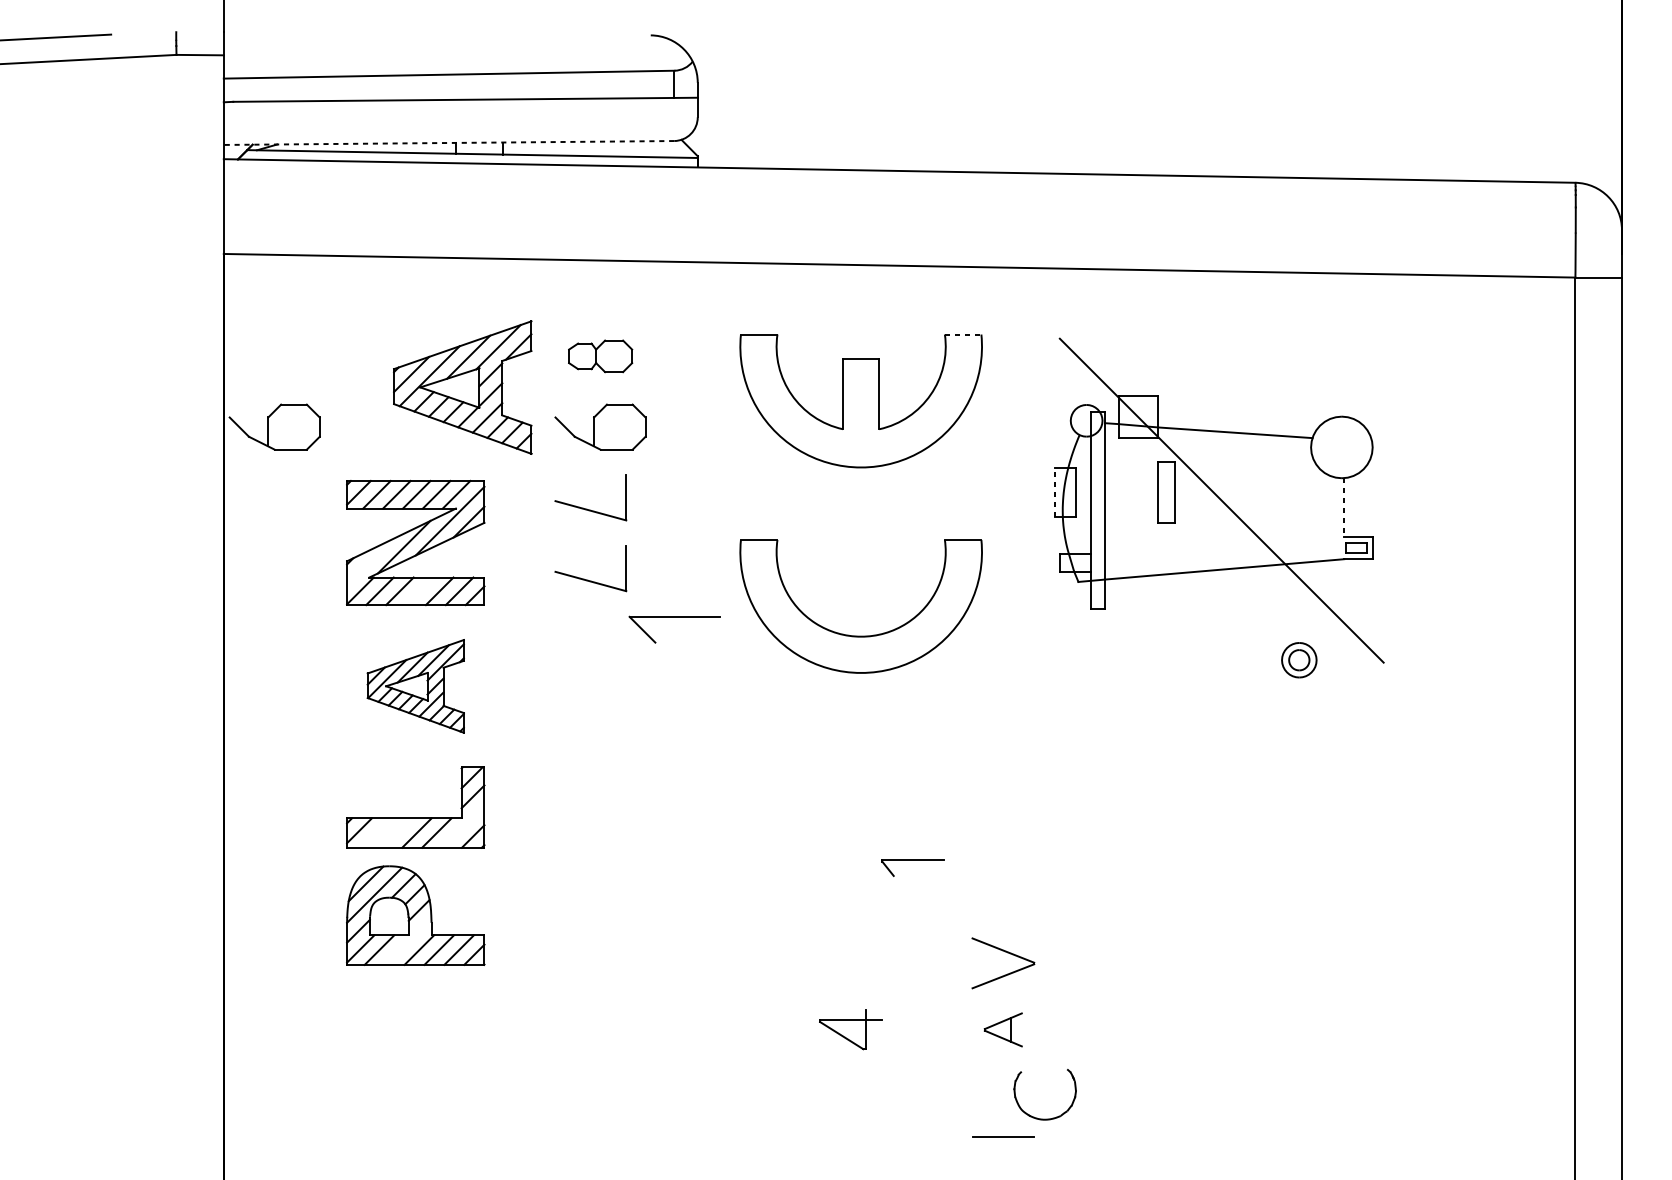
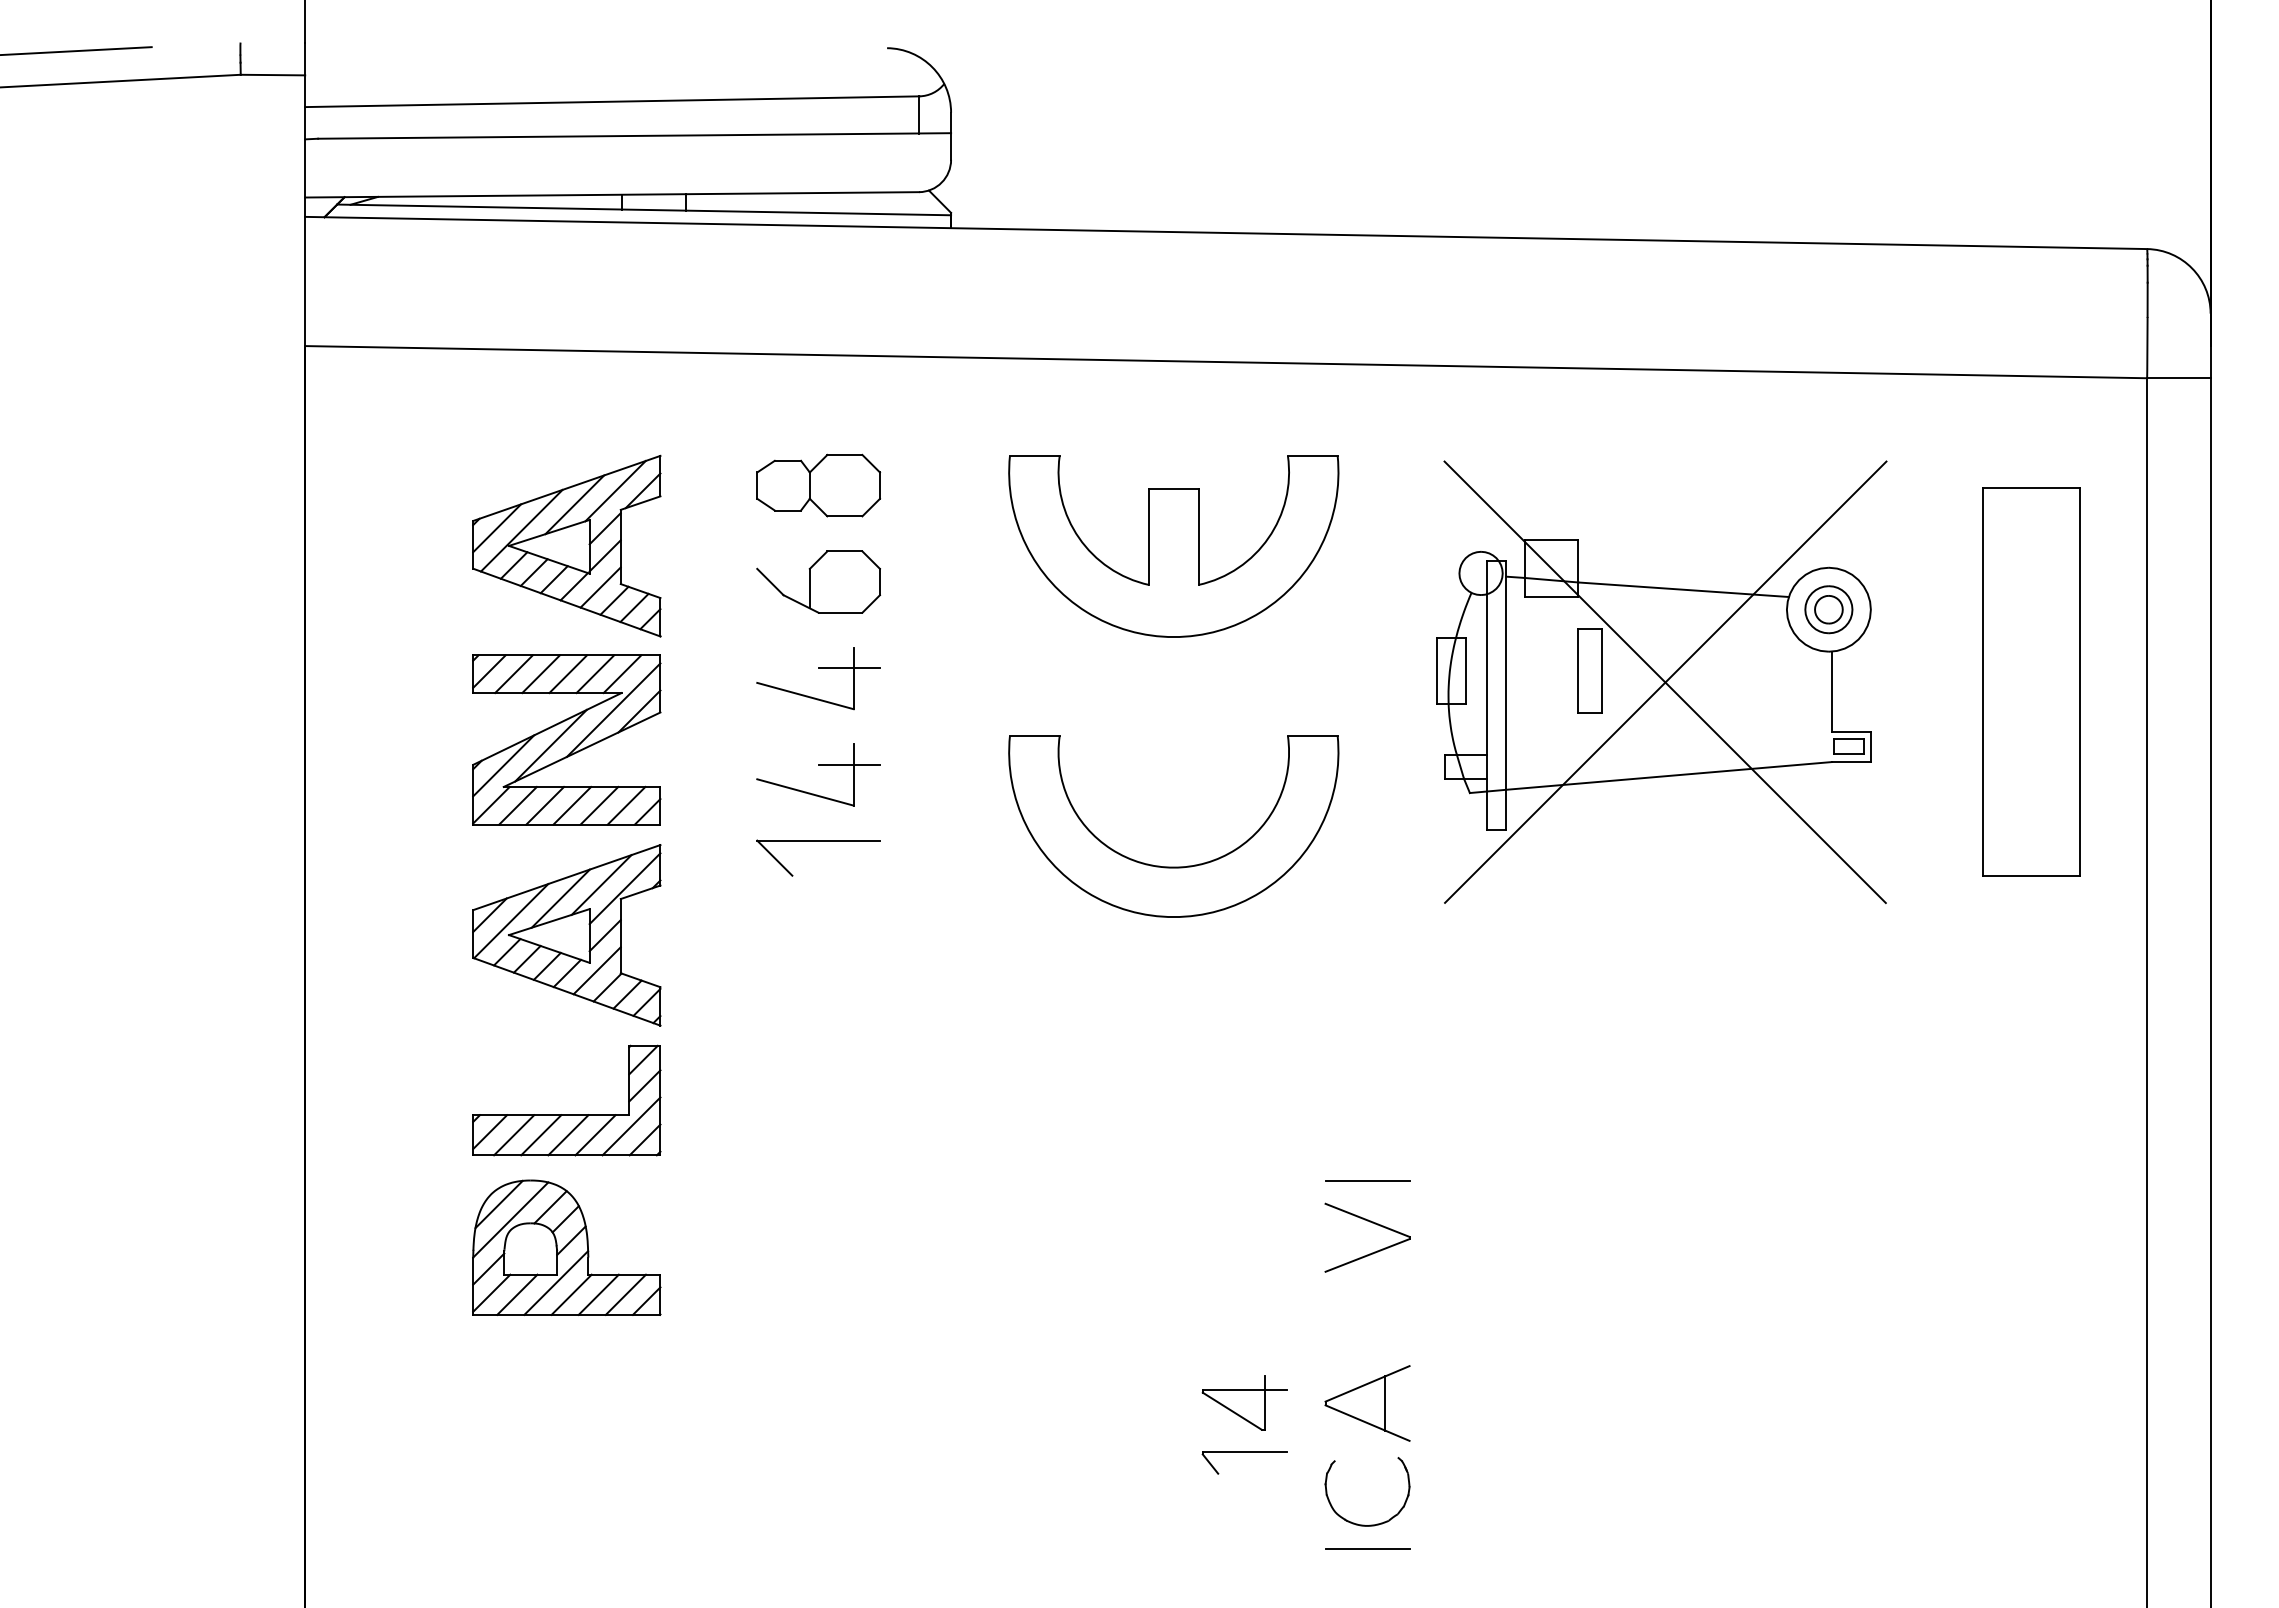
line: (449, 142) -> (612, 194), dashed -> solid
line: (962, 334) -> (1312, 455), dashed -> solid
part: (600, 356) -> (818, 485), size x1.43
part: (462, 387) -> (566, 545), moved
part: (274, 426) -> (374, 581), removed
line: (622, 490) -> (848, 668), added
line: (1054, 492) -> (1437, 671), dashed -> solid
line: (1221, 500) -> (1665, 681), added
part: (1490, 500) -> (2031, 681), added
line: (1344, 508) -> (1832, 692), dashed -> solid
line: (369, 561) -> (503, 765), added
line: (622, 561) -> (848, 764), added
line: (419, 591) -> (572, 805), added
part: (674, 617) -> (818, 841), moved
part: (1299, 660) -> (1828, 609), moved
part: (415, 686) -> (566, 935), size x1.43
line: (463, 826) -> (631, 1126), added
line: (377, 833) -> (514, 1135), added
line: (397, 833) -> (541, 1135), added
part: (913, 860) -> (1244, 1452), moved
line: (1003, 866) -> (1367, 1180), added
line: (408, 941) -> (556, 1282), added
part: (1008, 953) -> (1374, 1224), moved
part: (850, 1029) -> (1244, 1402), moved
part: (1003, 1029) -> (1367, 1403), size x1.67
part: (1046, 1118) -> (1369, 1524), moved

